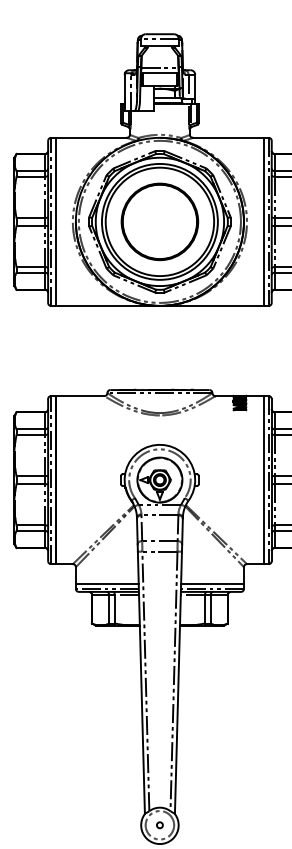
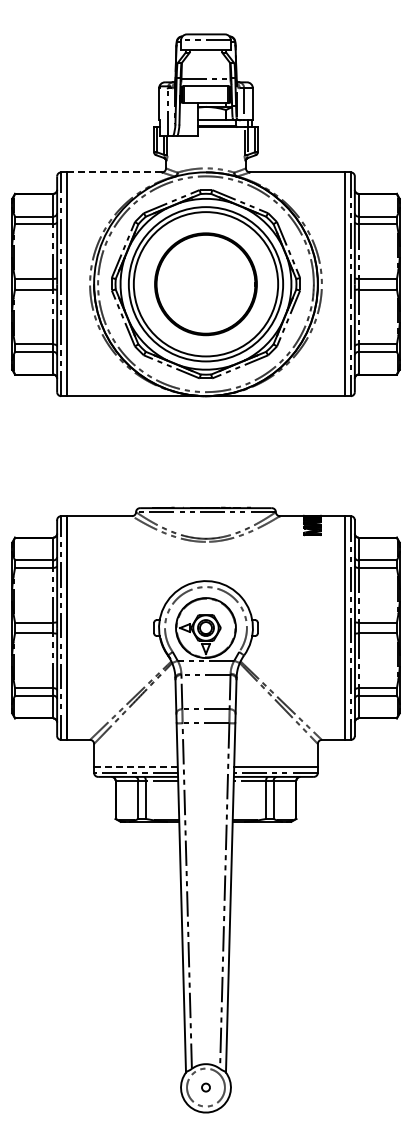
line: (91, 137) -> (114, 172), solid -> dashed
line: (106, 584) -> (135, 766), solid -> dashed

